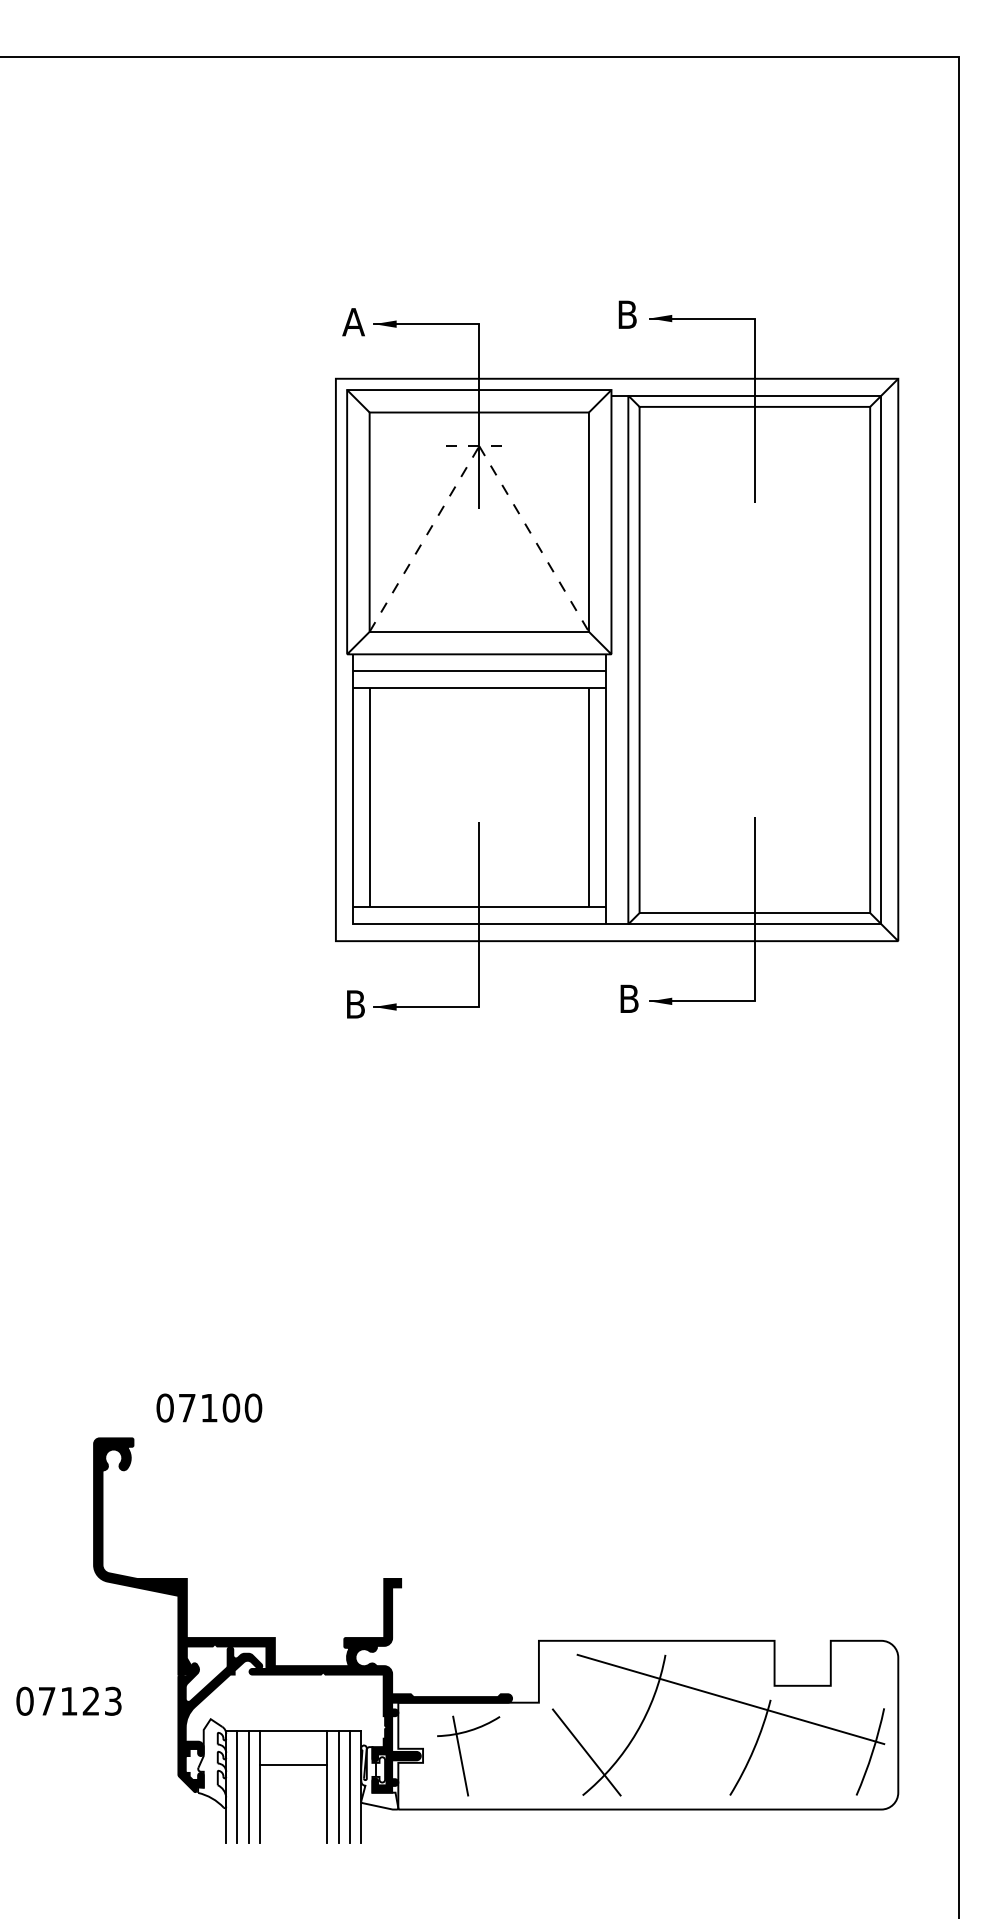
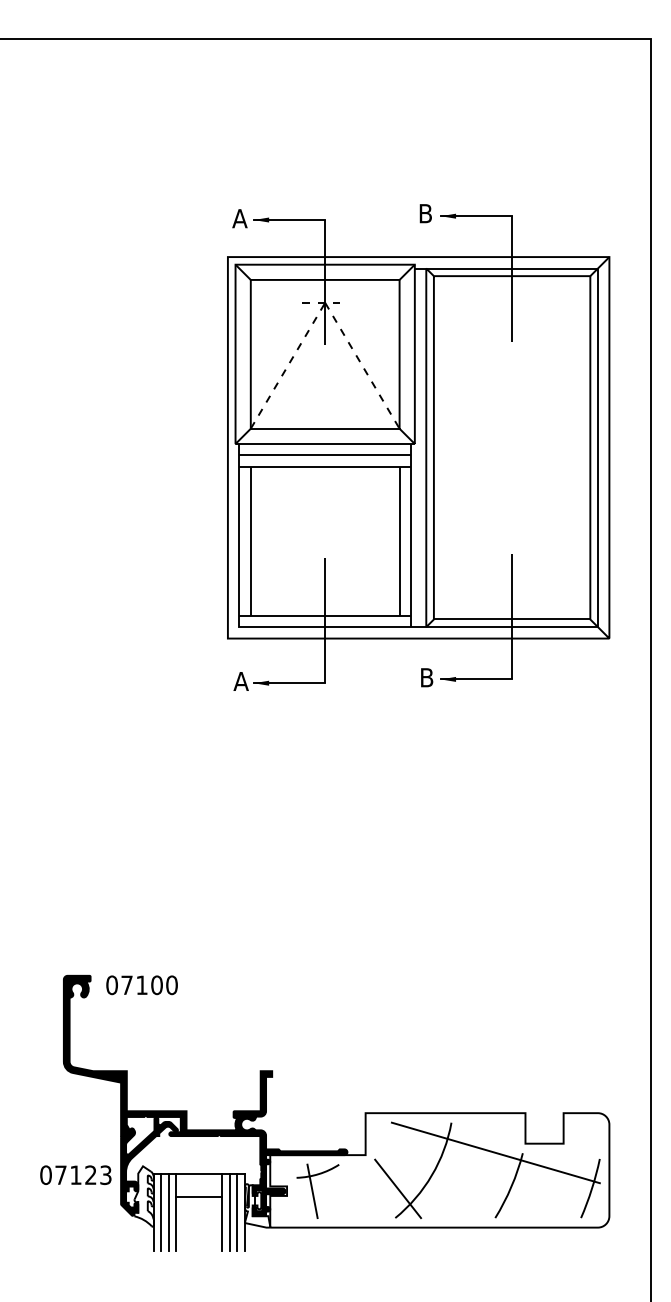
text: (354, 1004) -> (240, 681), B -> A
text: (208, 1408) -> (141, 985), moved
text: (68, 1700) -> (75, 1174), moved

